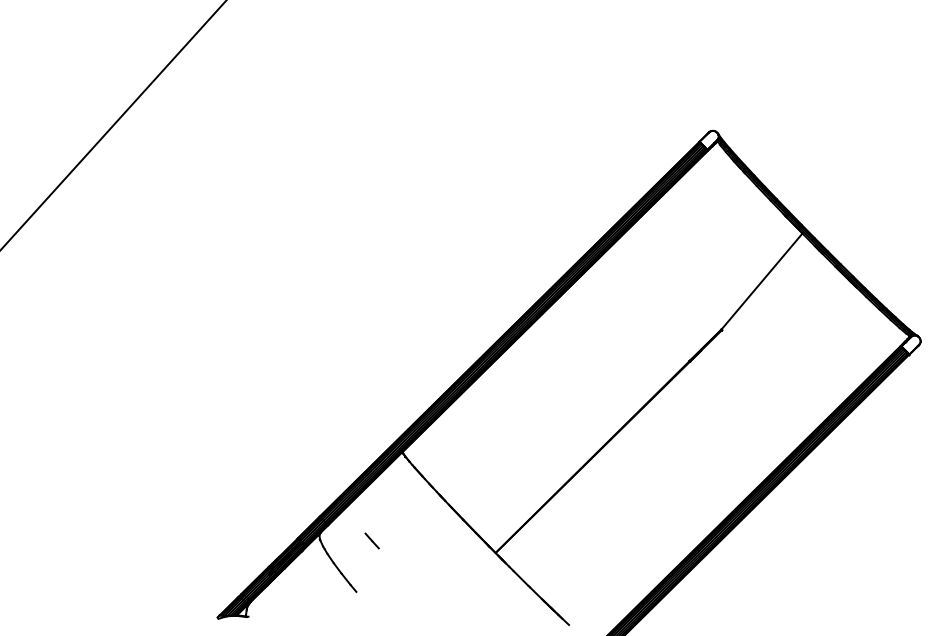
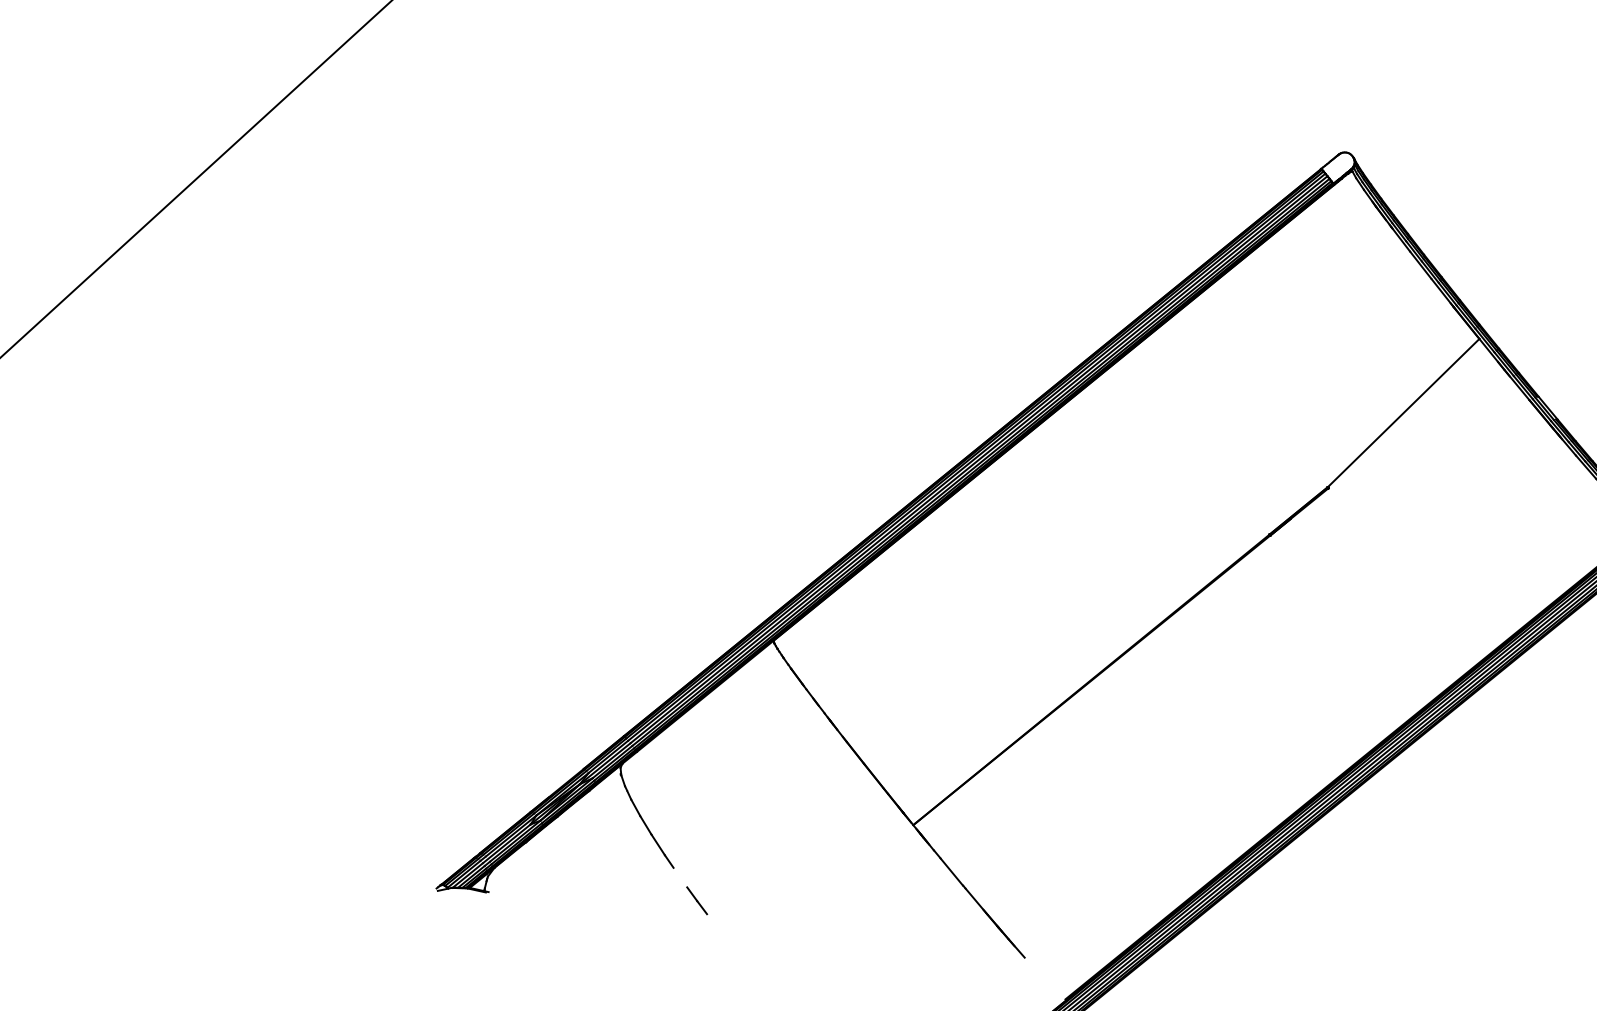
line: (371, 540) -> (696, 899), moved

